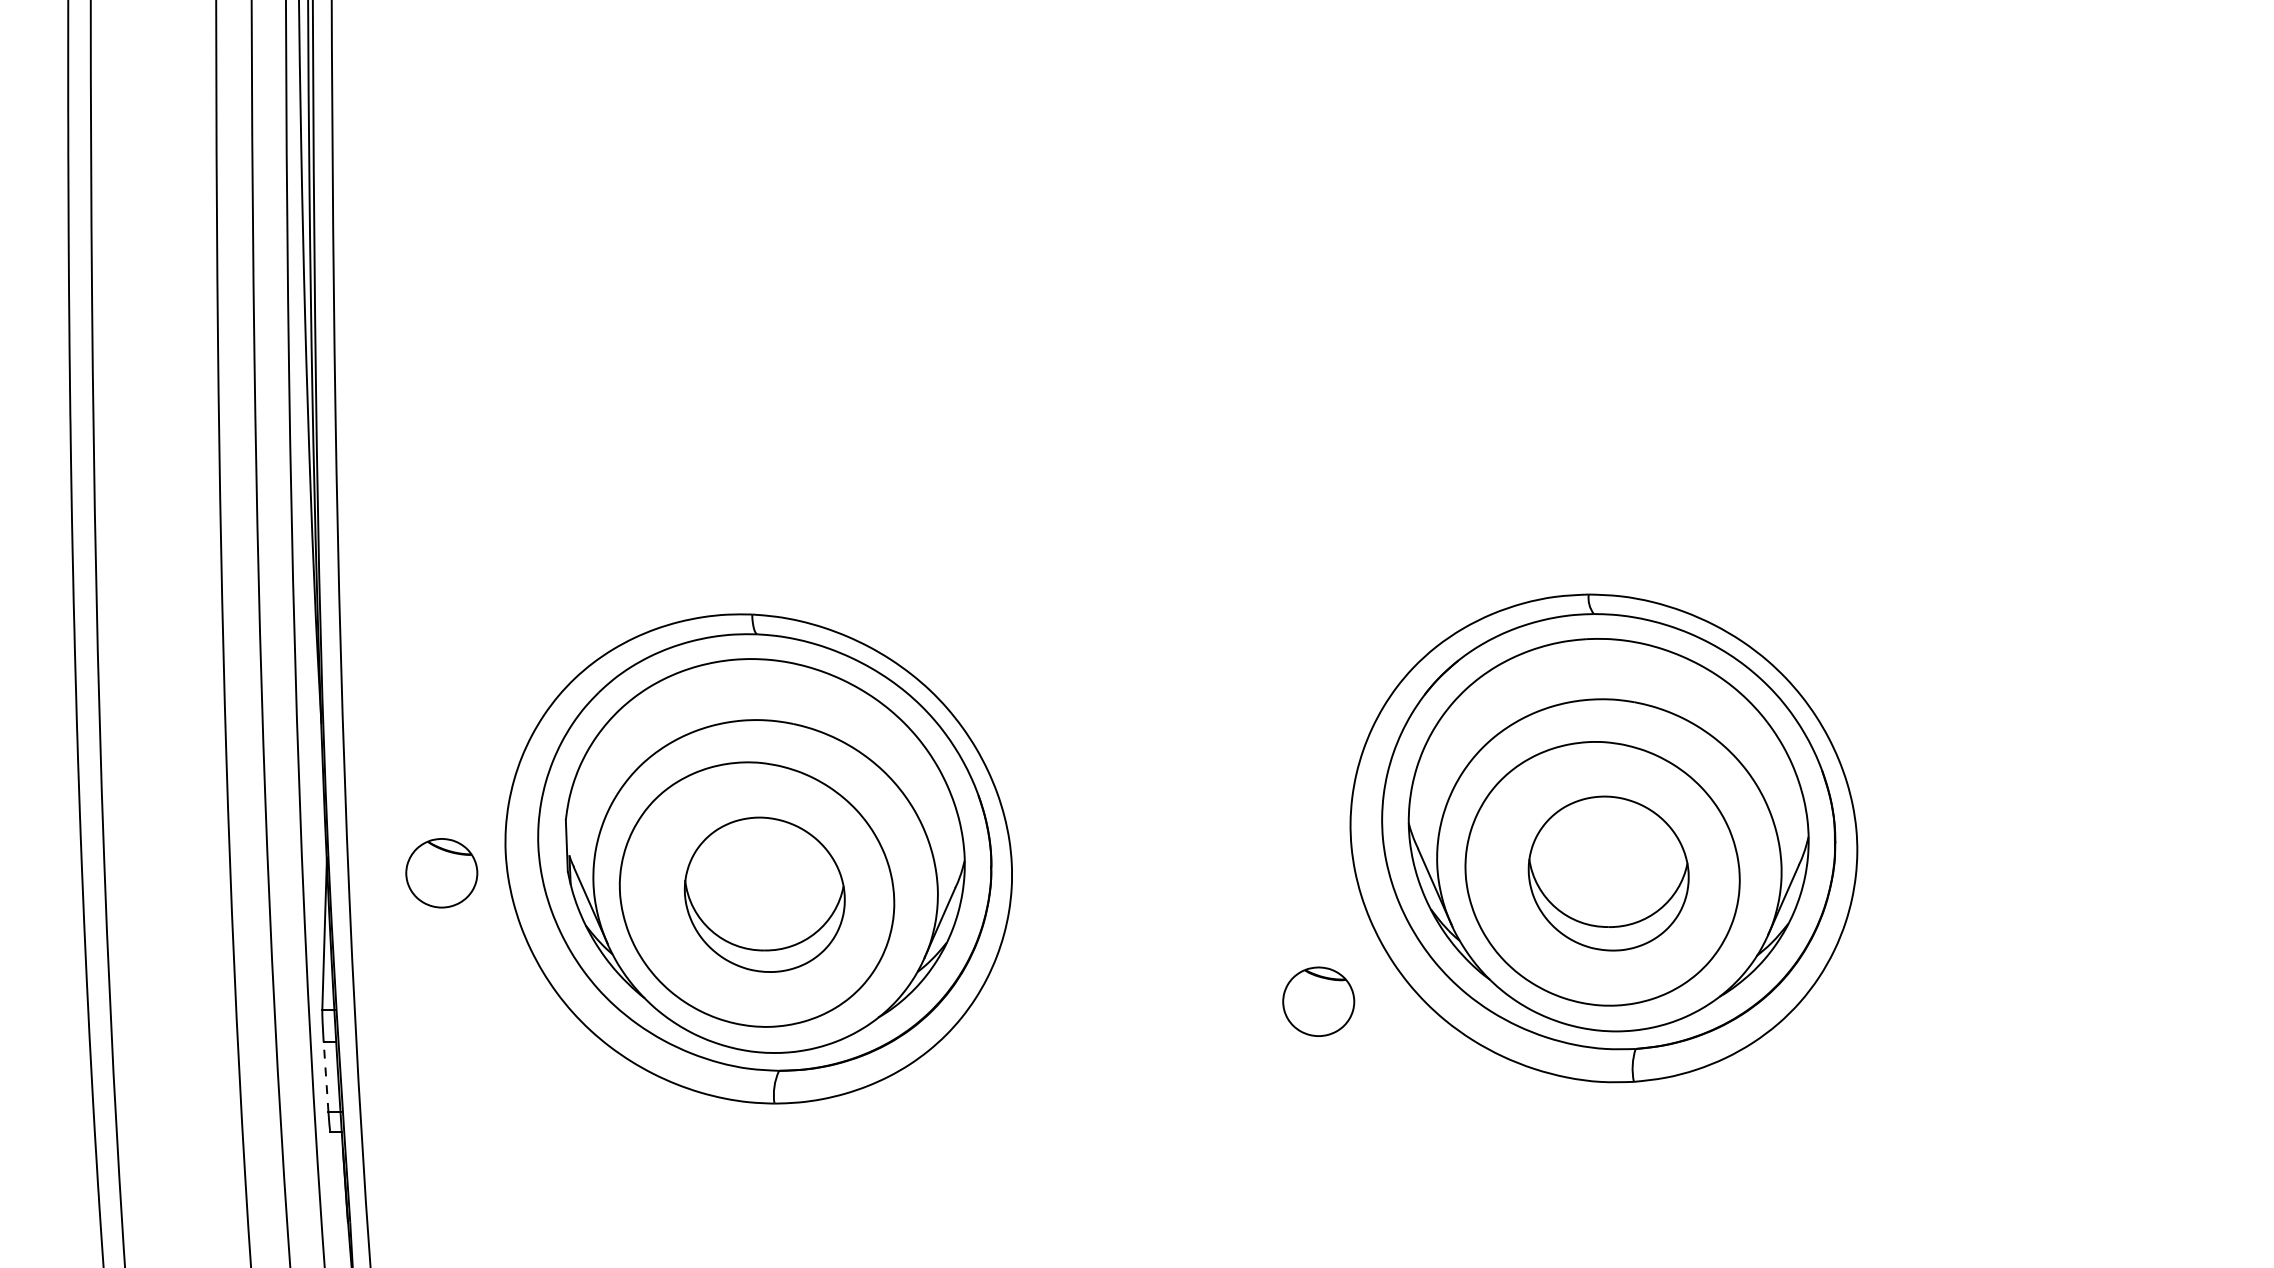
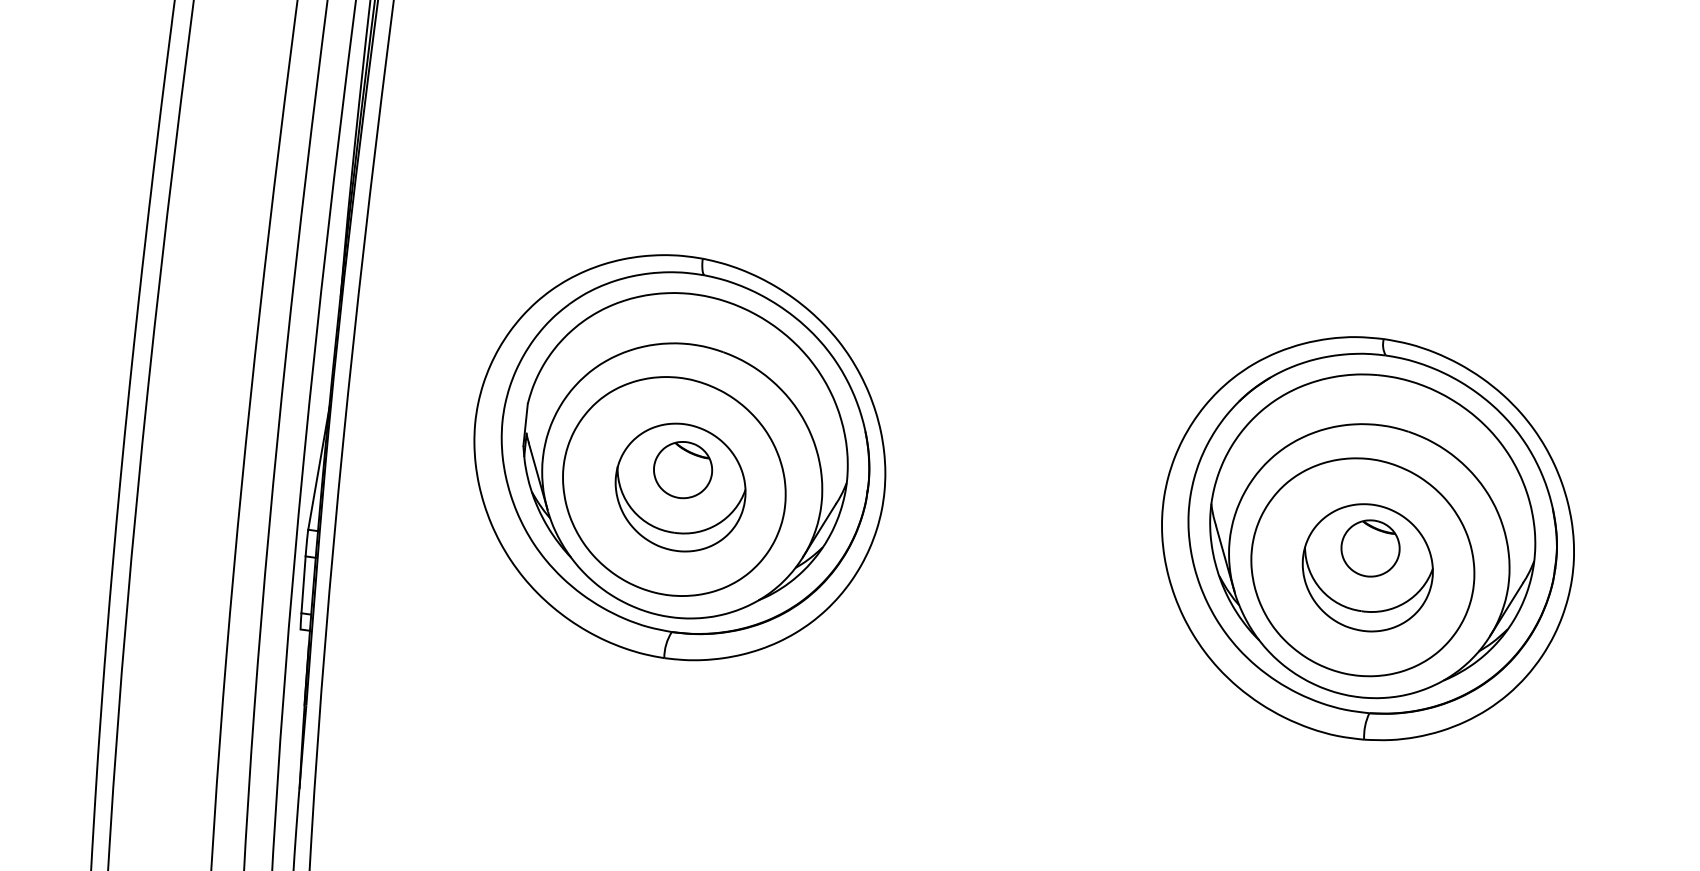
part: (441, 873) -> (682, 470), moved
part: (1318, 1001) -> (1370, 548), moved
line: (326, 1077) -> (303, 585), dashed -> solid

